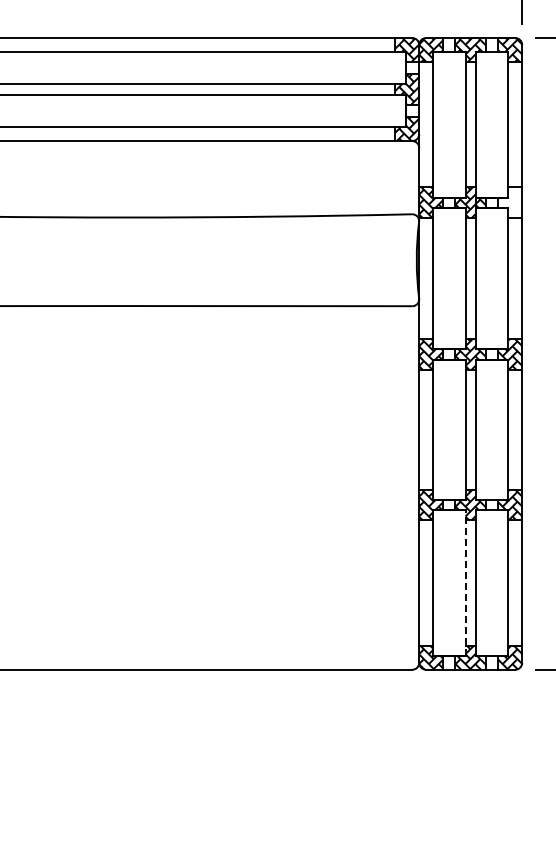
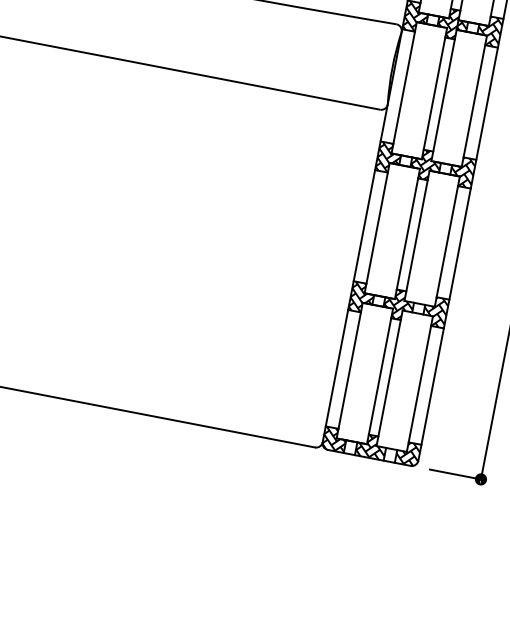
hatch: (510, 202) -> (489, 30), added
line: (465, 583) -> (379, 376), dashed -> solid

